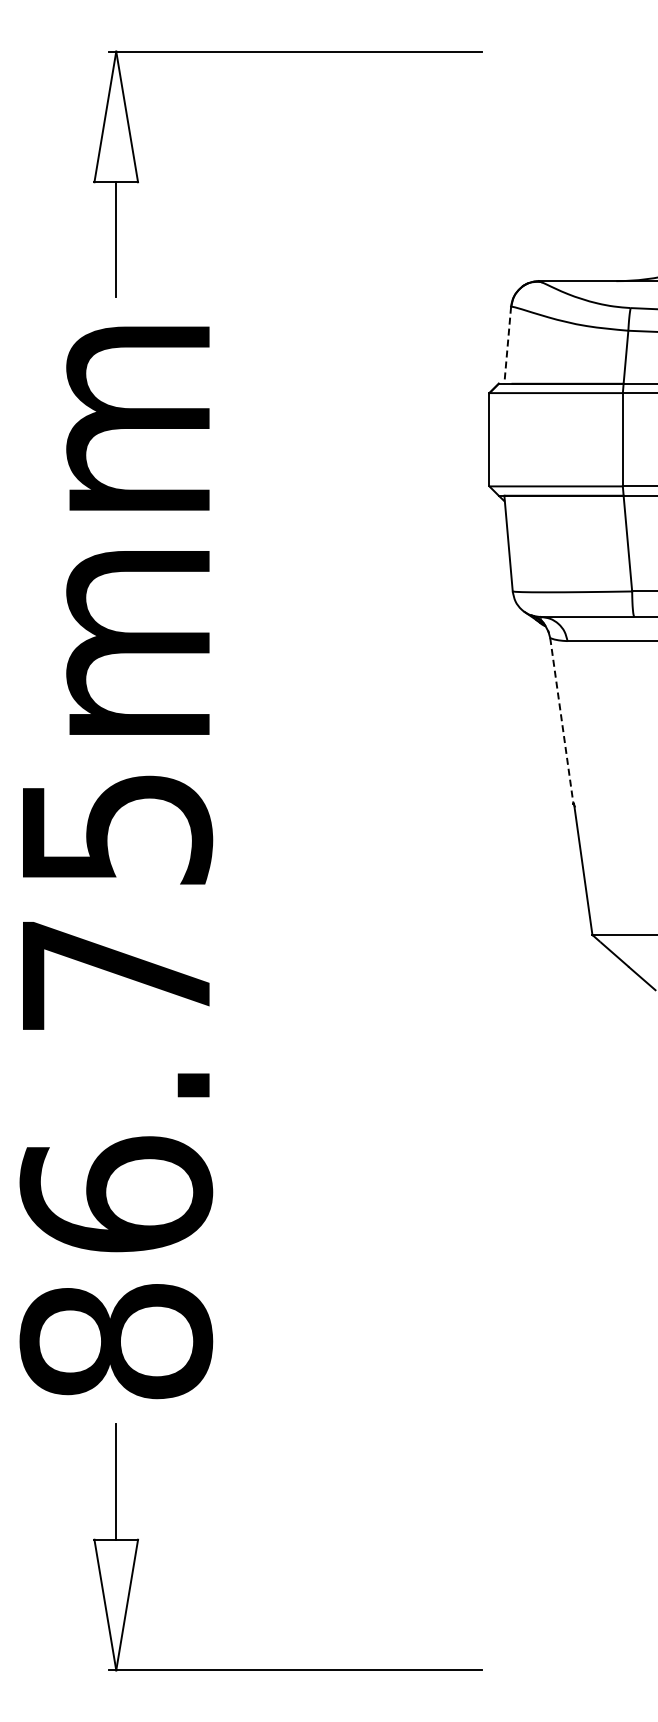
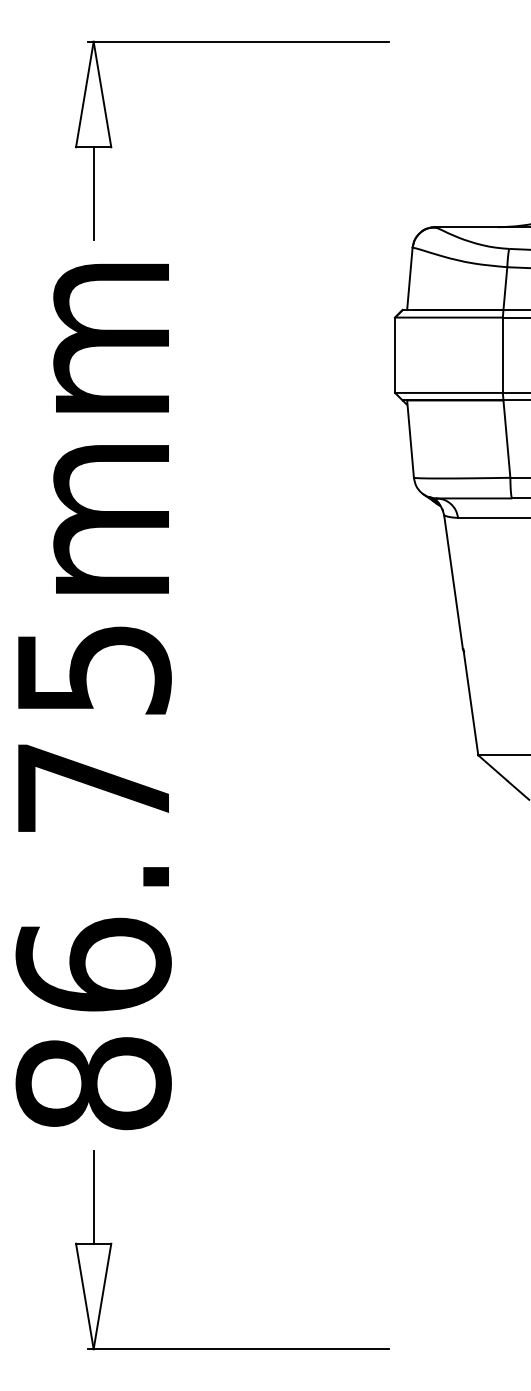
line: (507, 345) -> (409, 279), dashed -> solid
line: (561, 720) -> (453, 582), dashed -> solid

